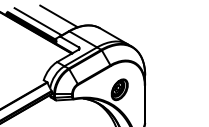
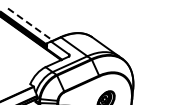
line: (58, 16) -> (51, 21), removed
line: (38, 22) -> (30, 25), solid -> dashed

